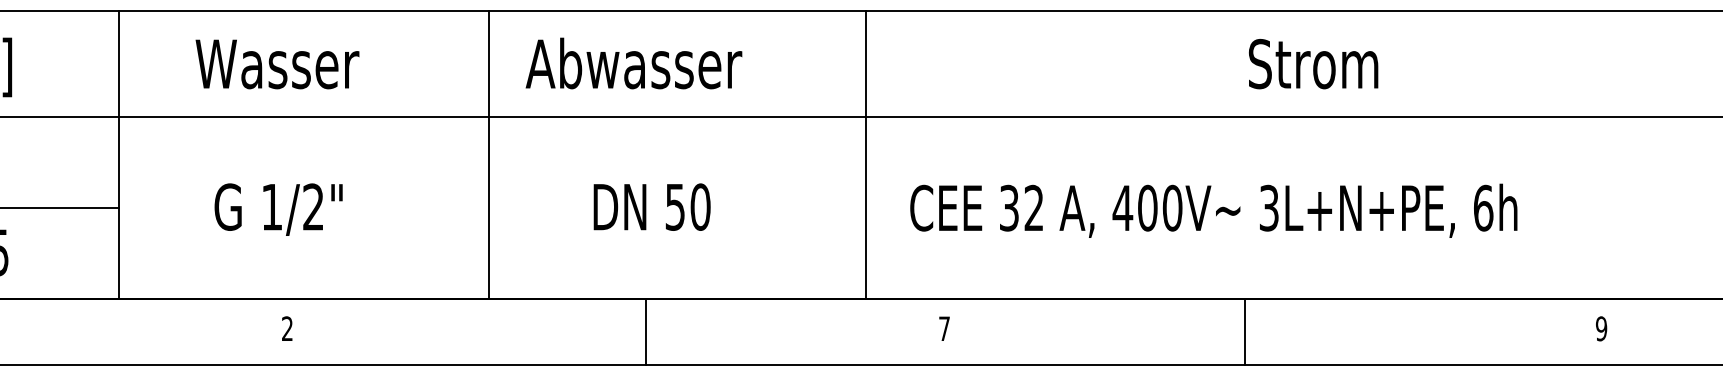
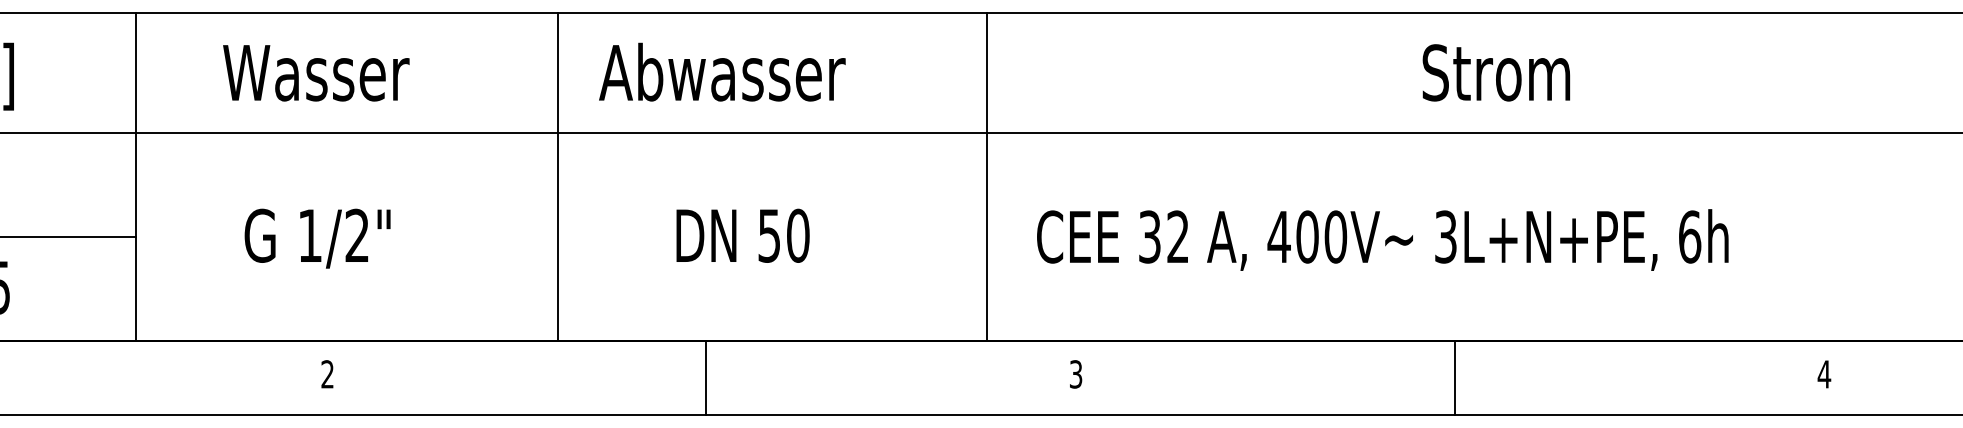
text: (944, 328) -> (1076, 374), 7 -> 3
text: (1601, 328) -> (1824, 374), 9 -> 4
line: (645, 331) -> (705, 377), moved
line: (1244, 331) -> (1454, 377), moved

